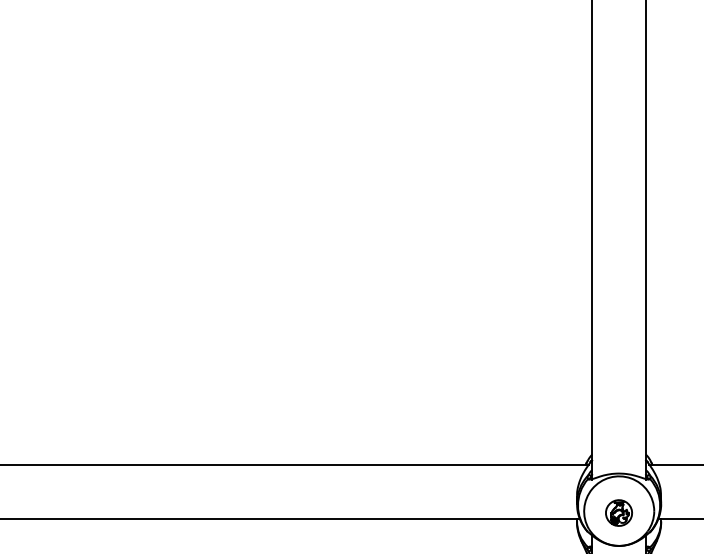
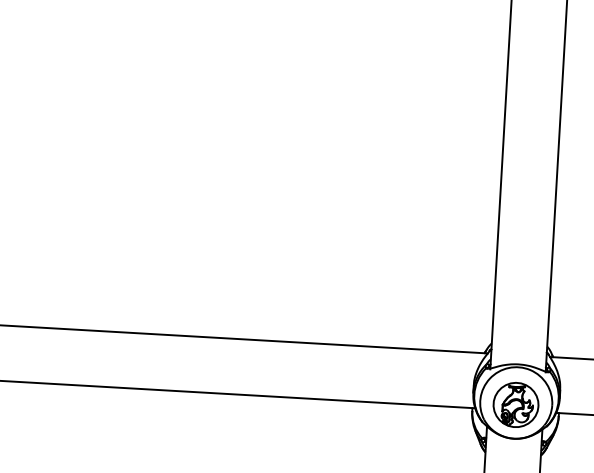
part: (618, 512) -> (515, 404), size x1.67

